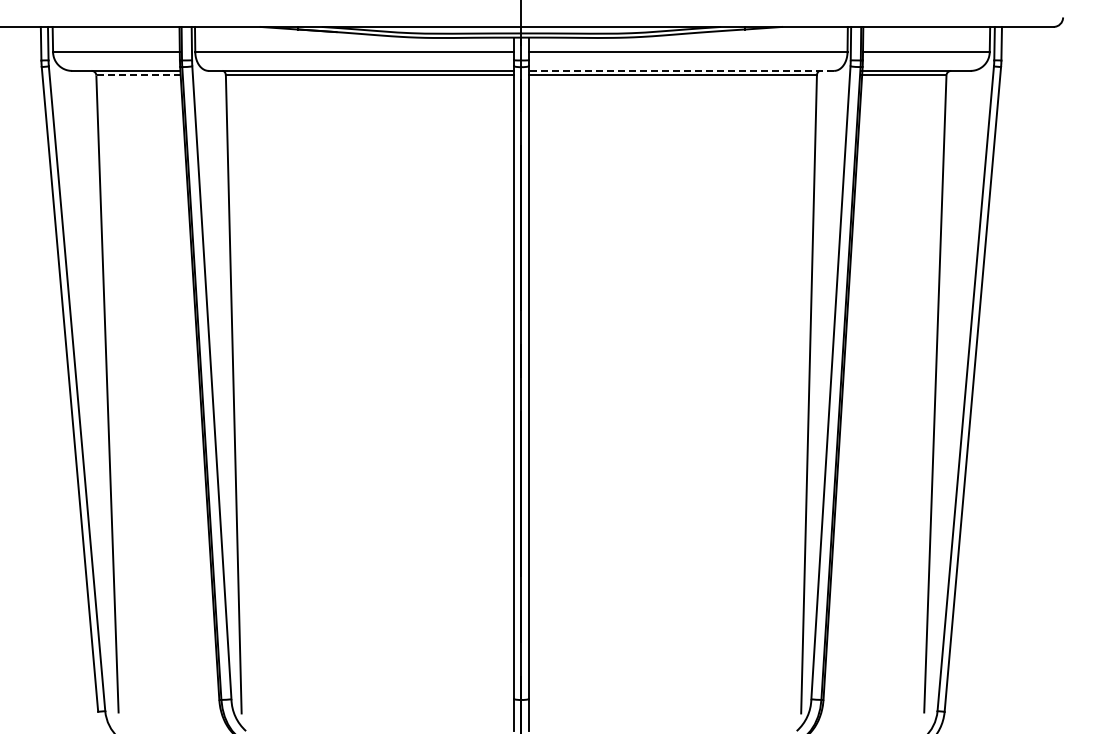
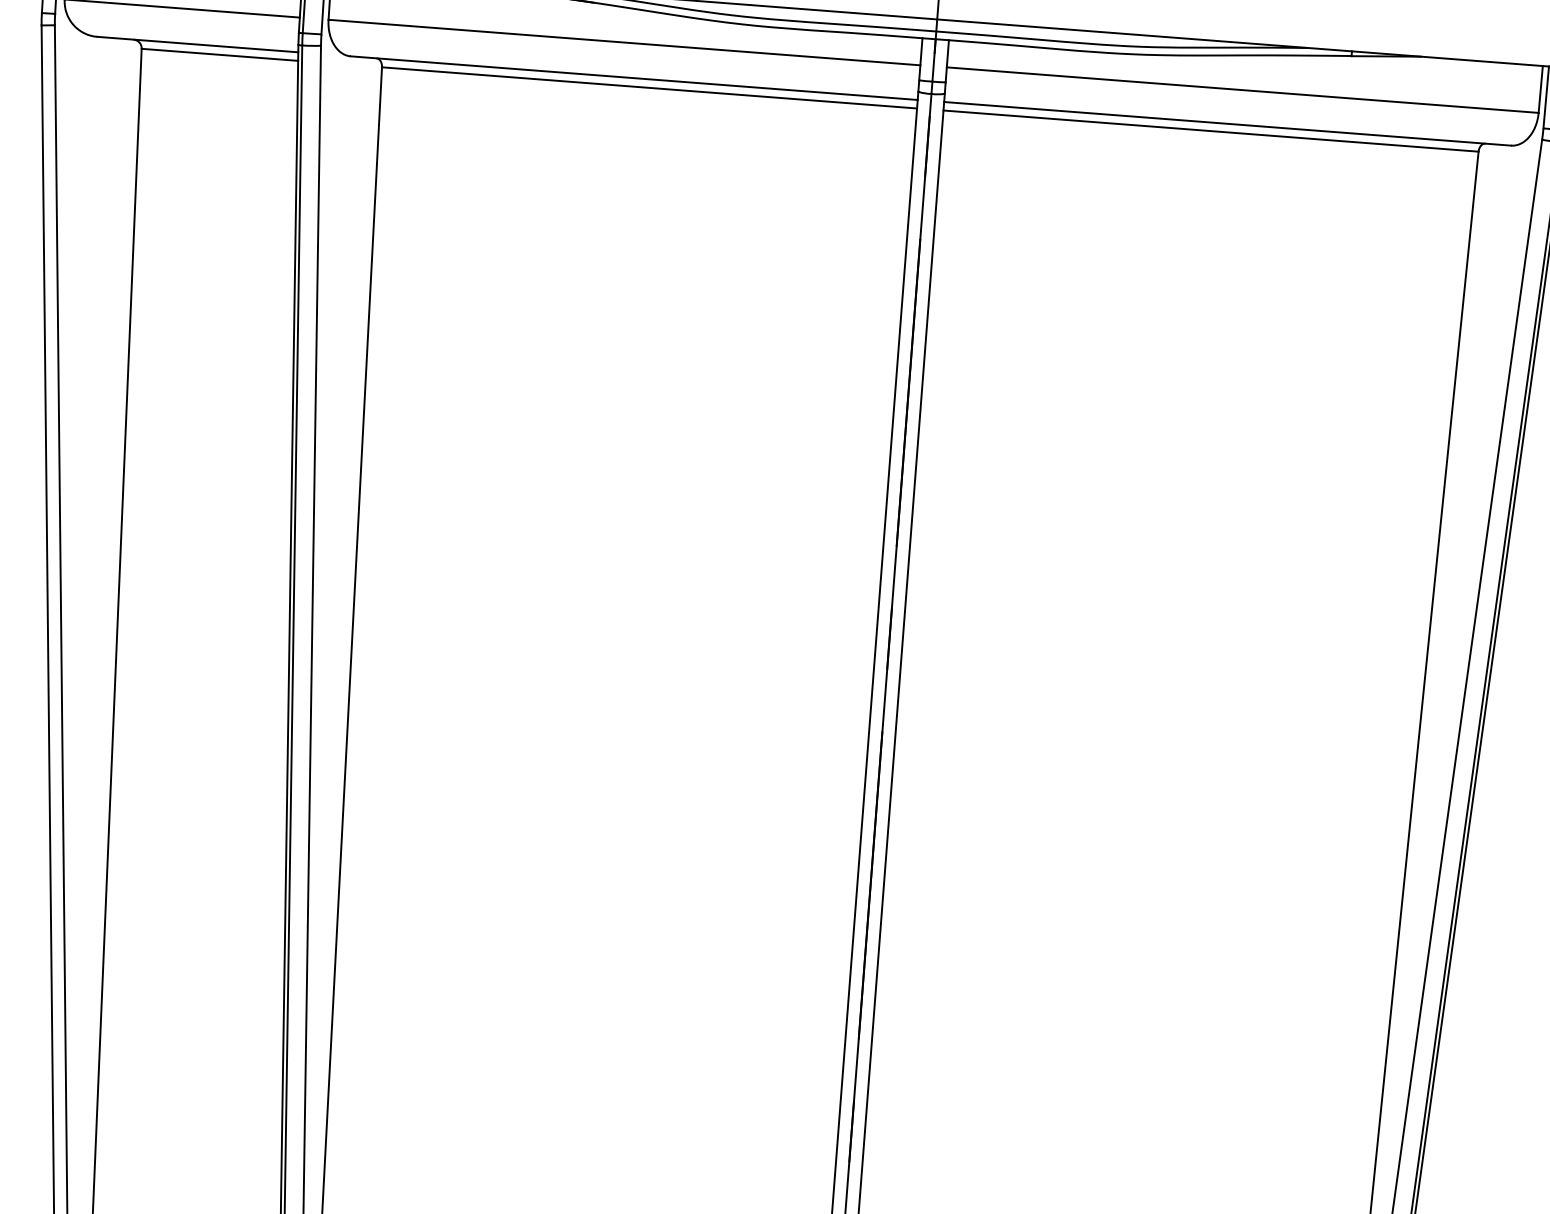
line: (681, 70) -> (1228, 123), dashed -> solid
line: (138, 75) -> (219, 54), dashed -> solid

